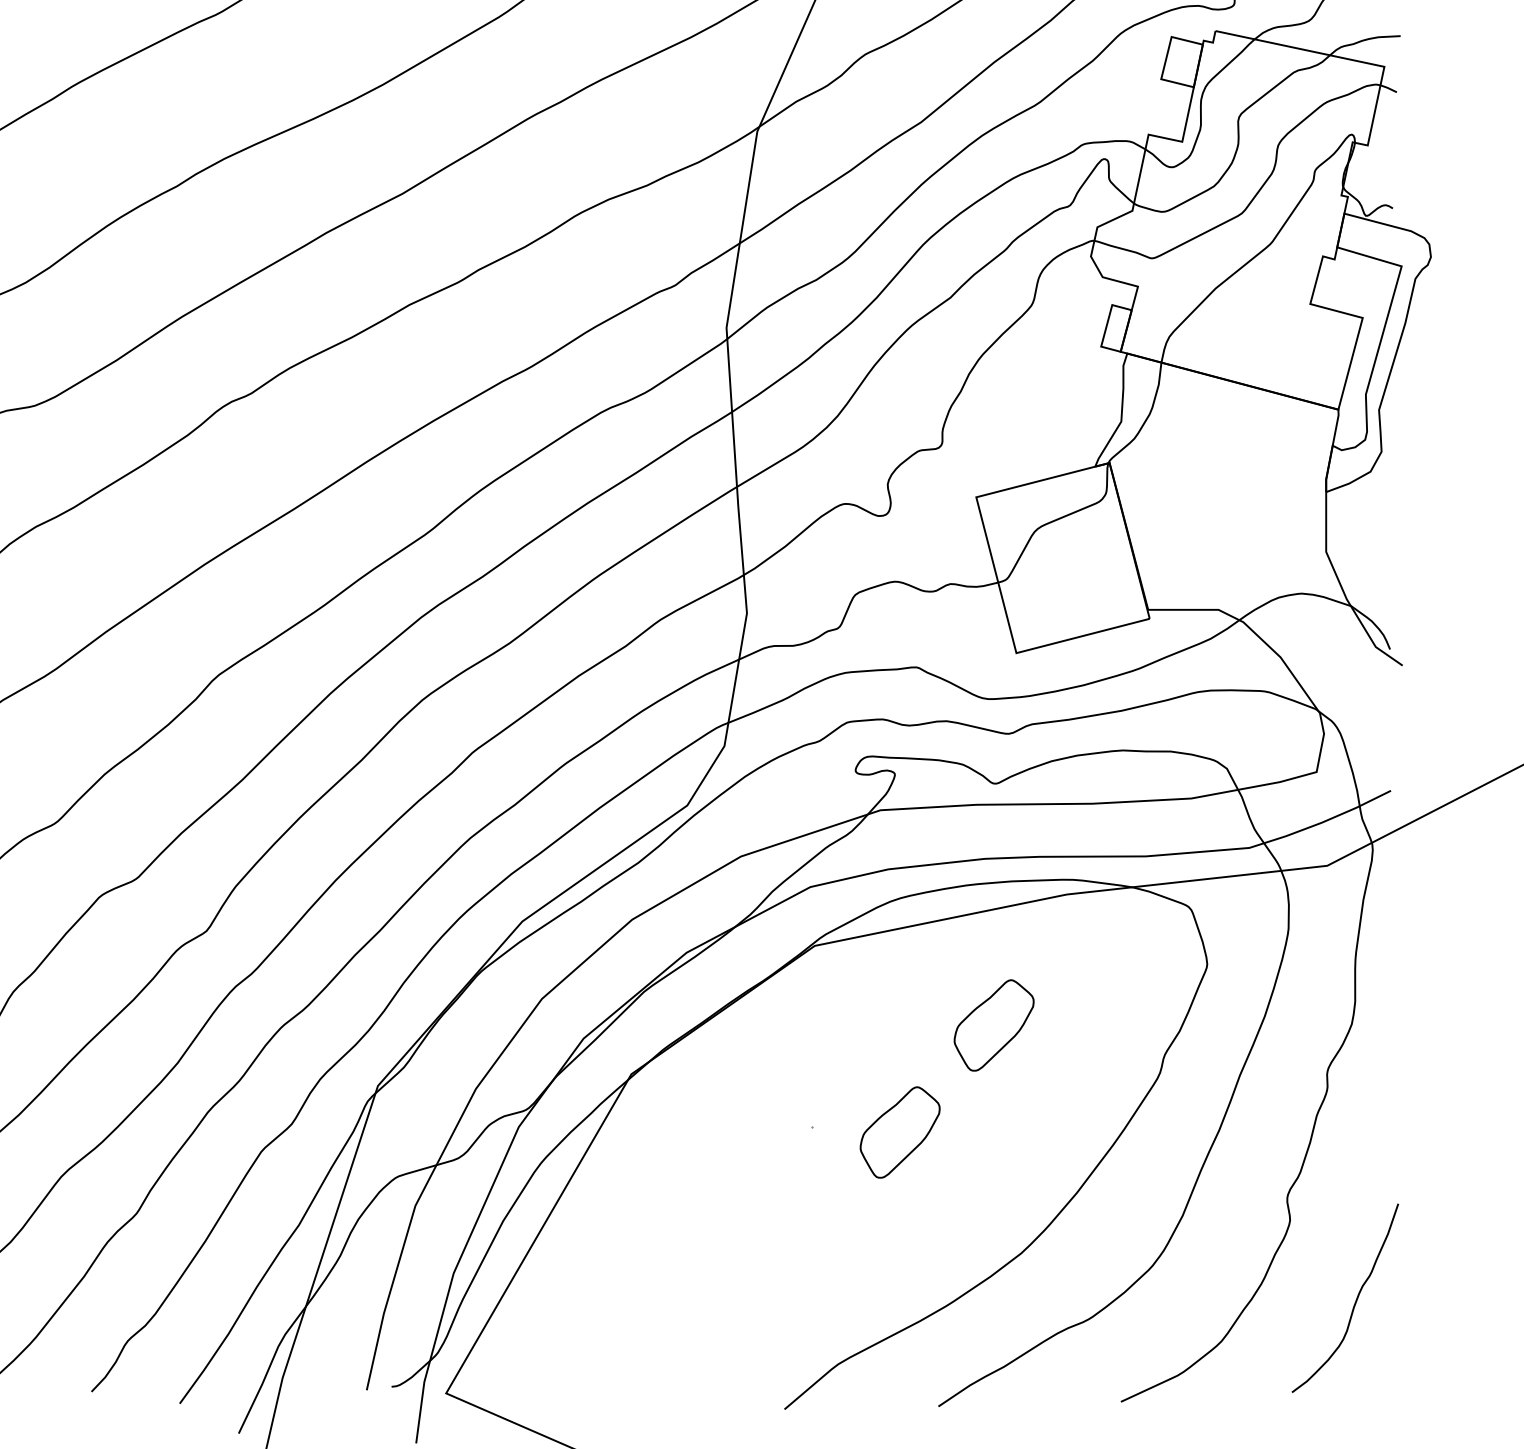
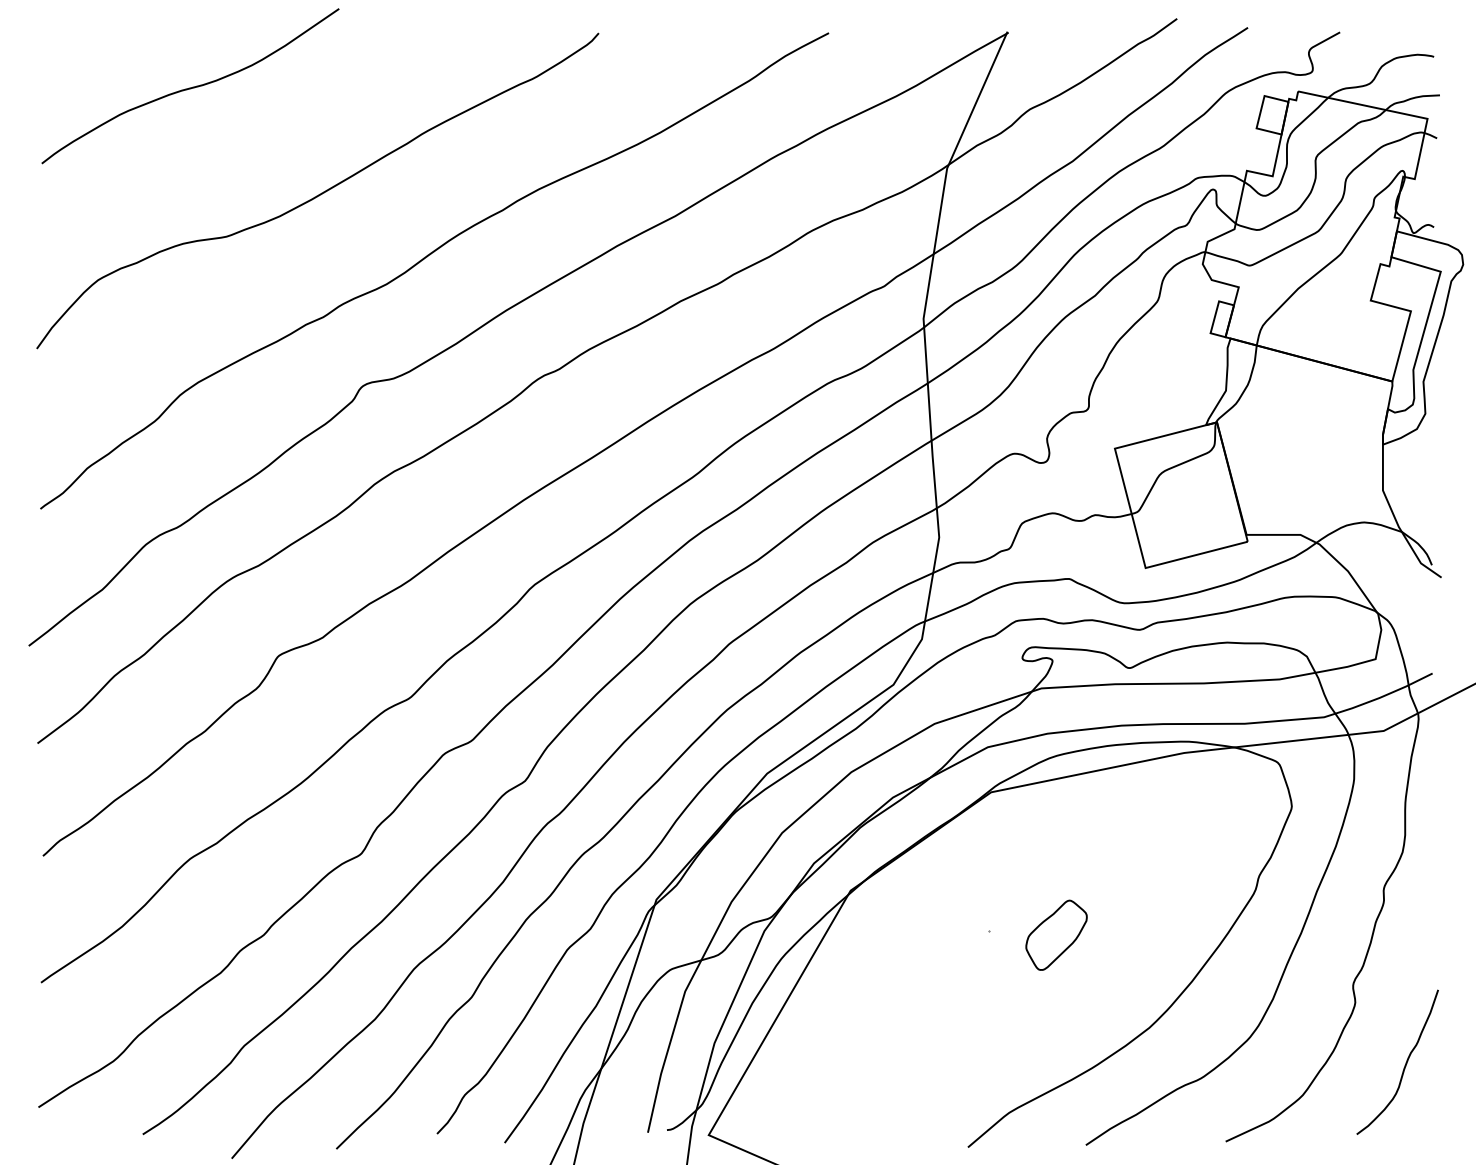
part: (994, 1024) -> (1128, 852), removed

